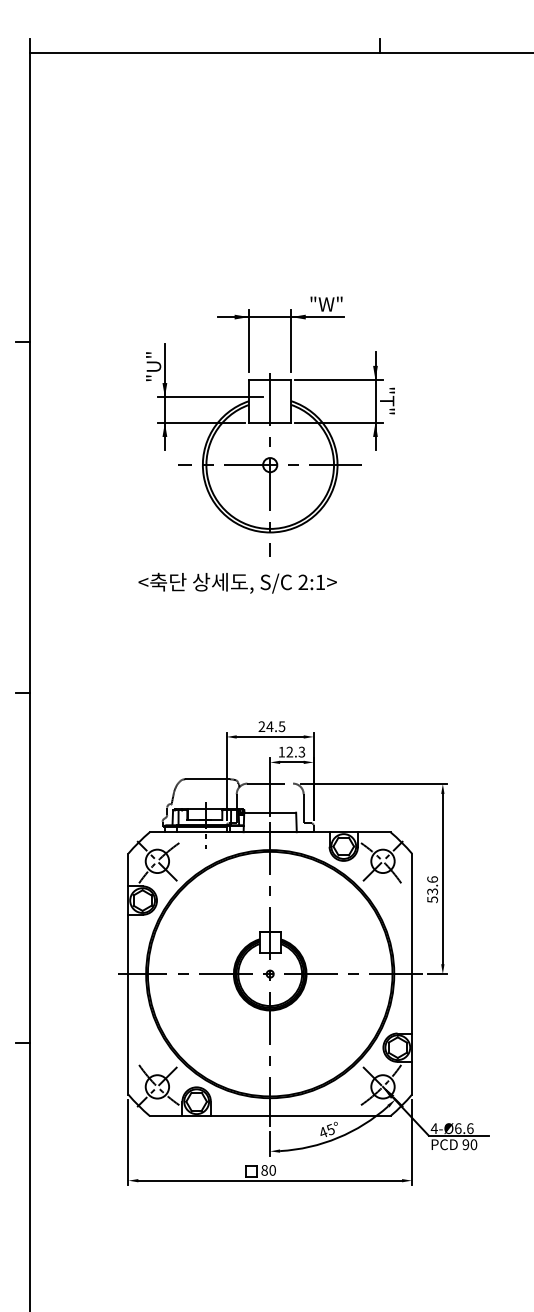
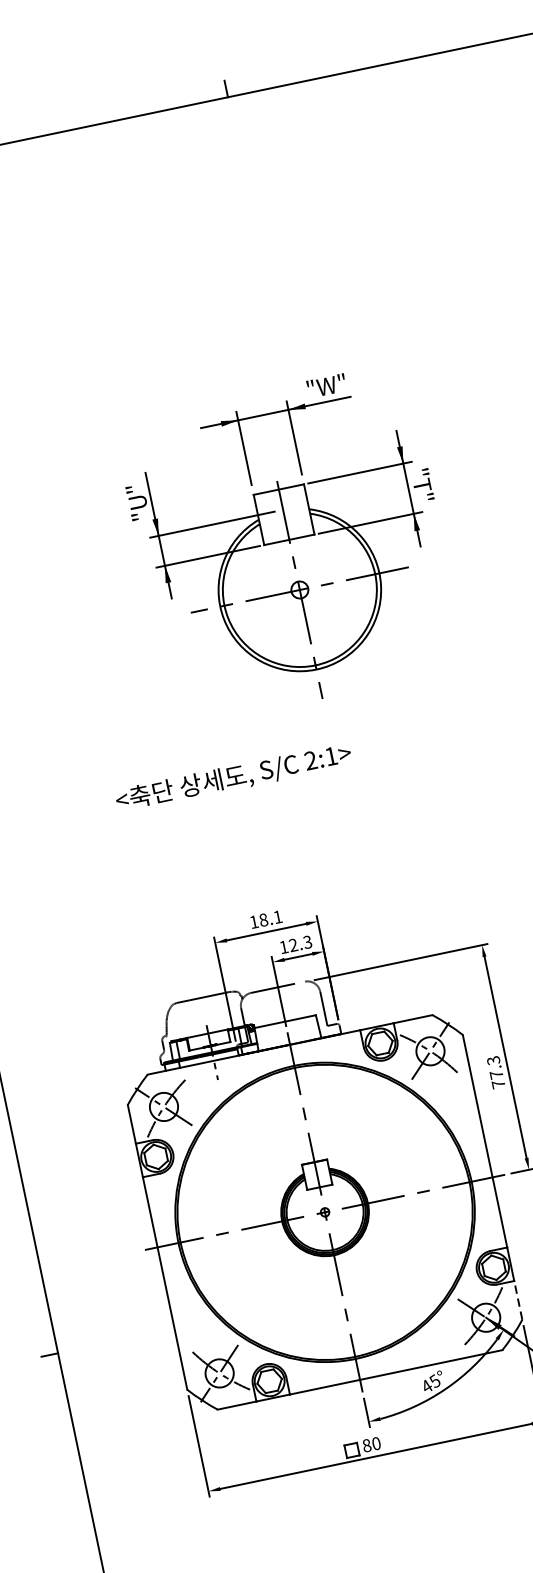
part: (270, 426) -> (290, 544), moved
text: (237, 582) -> (233, 777), moved
text: (271, 726) -> (265, 919), 24.5 -> 18.1
text: (432, 889) -> (495, 1072), 53.6 -> 77.3
line: (411, 1077) -> (517, 1299), solid -> dashed

